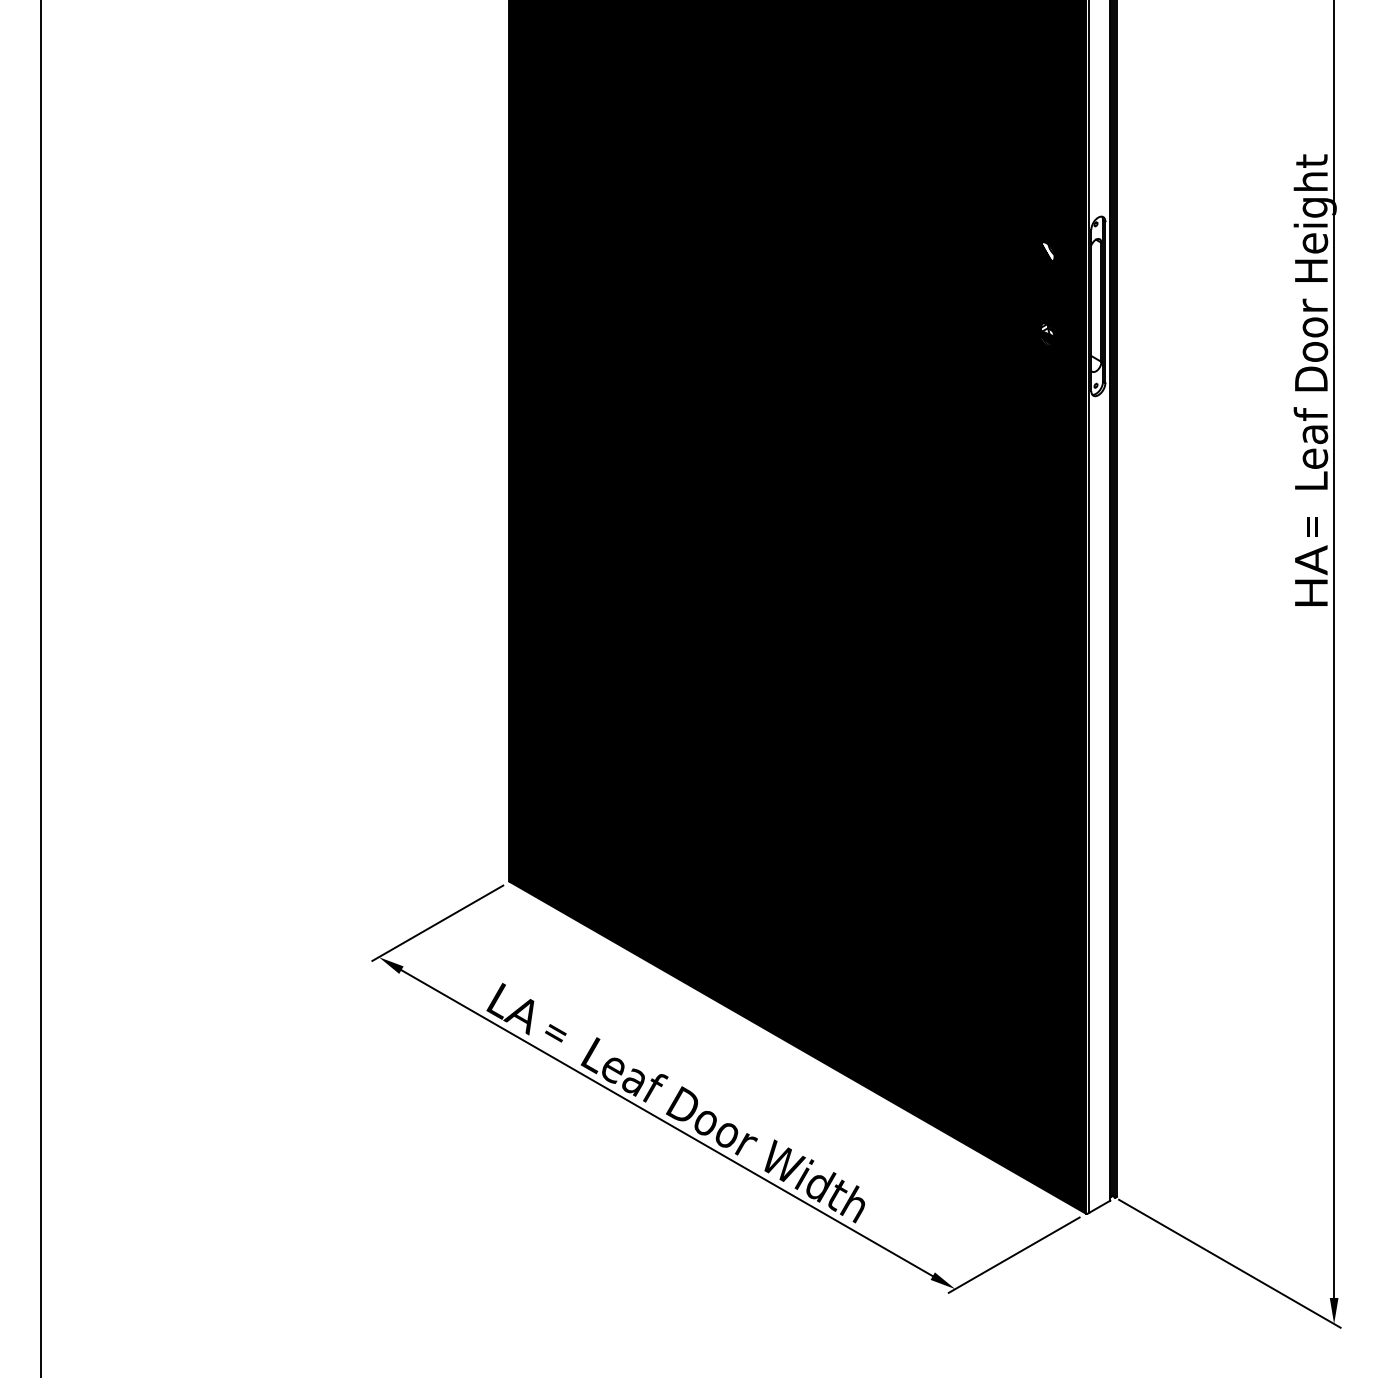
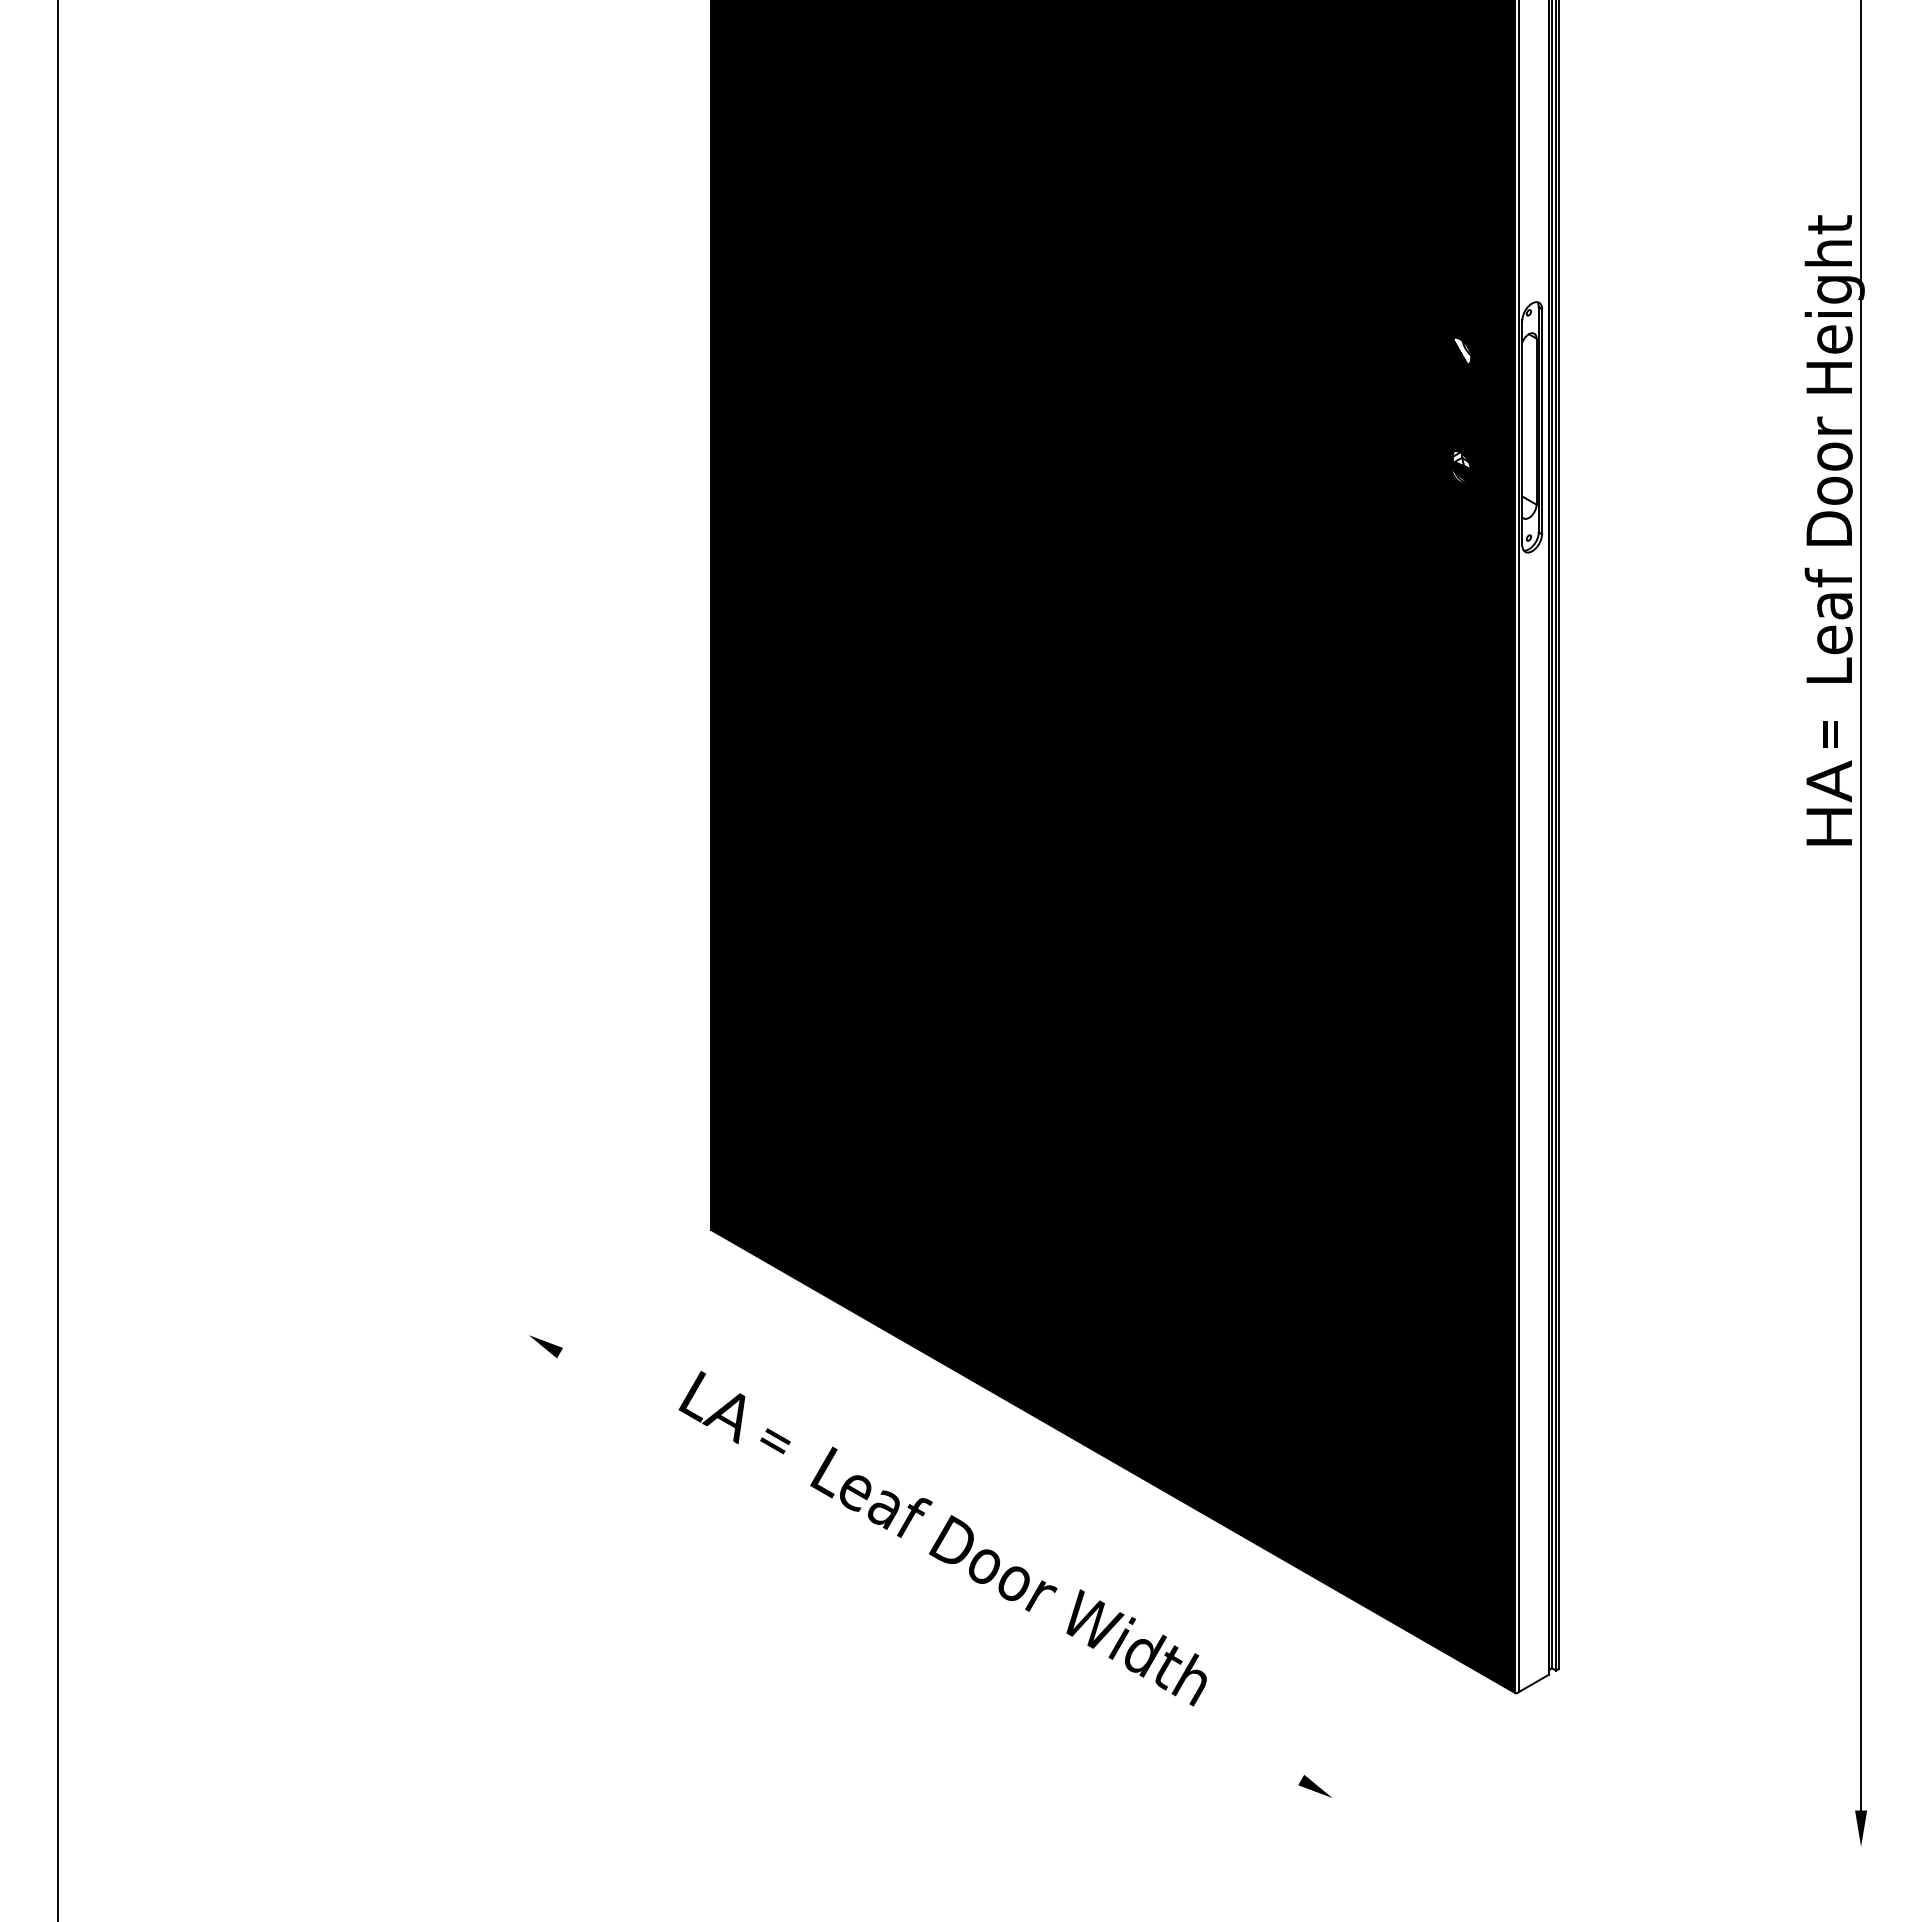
line: (437, 923) -> (610, 1287), removed
line: (666, 1123) -> (930, 1566), removed
line: (1013, 1254) -> (1414, 1750), removed
line: (1229, 1263) -> (1715, 1762), removed

